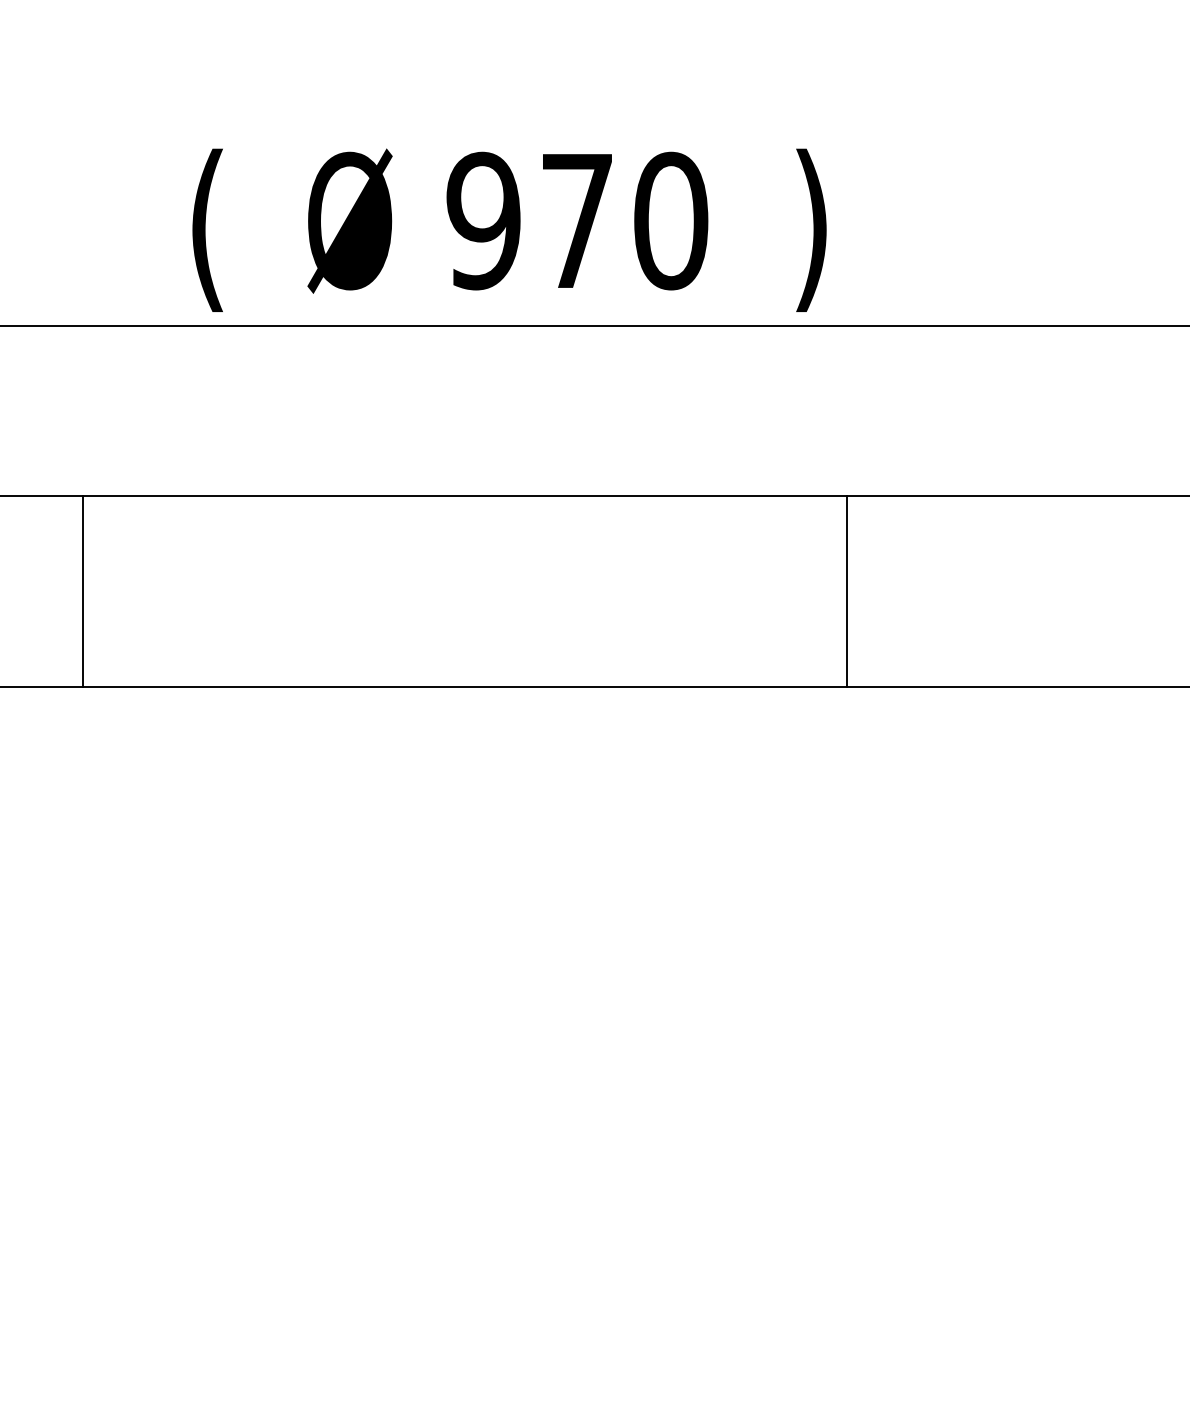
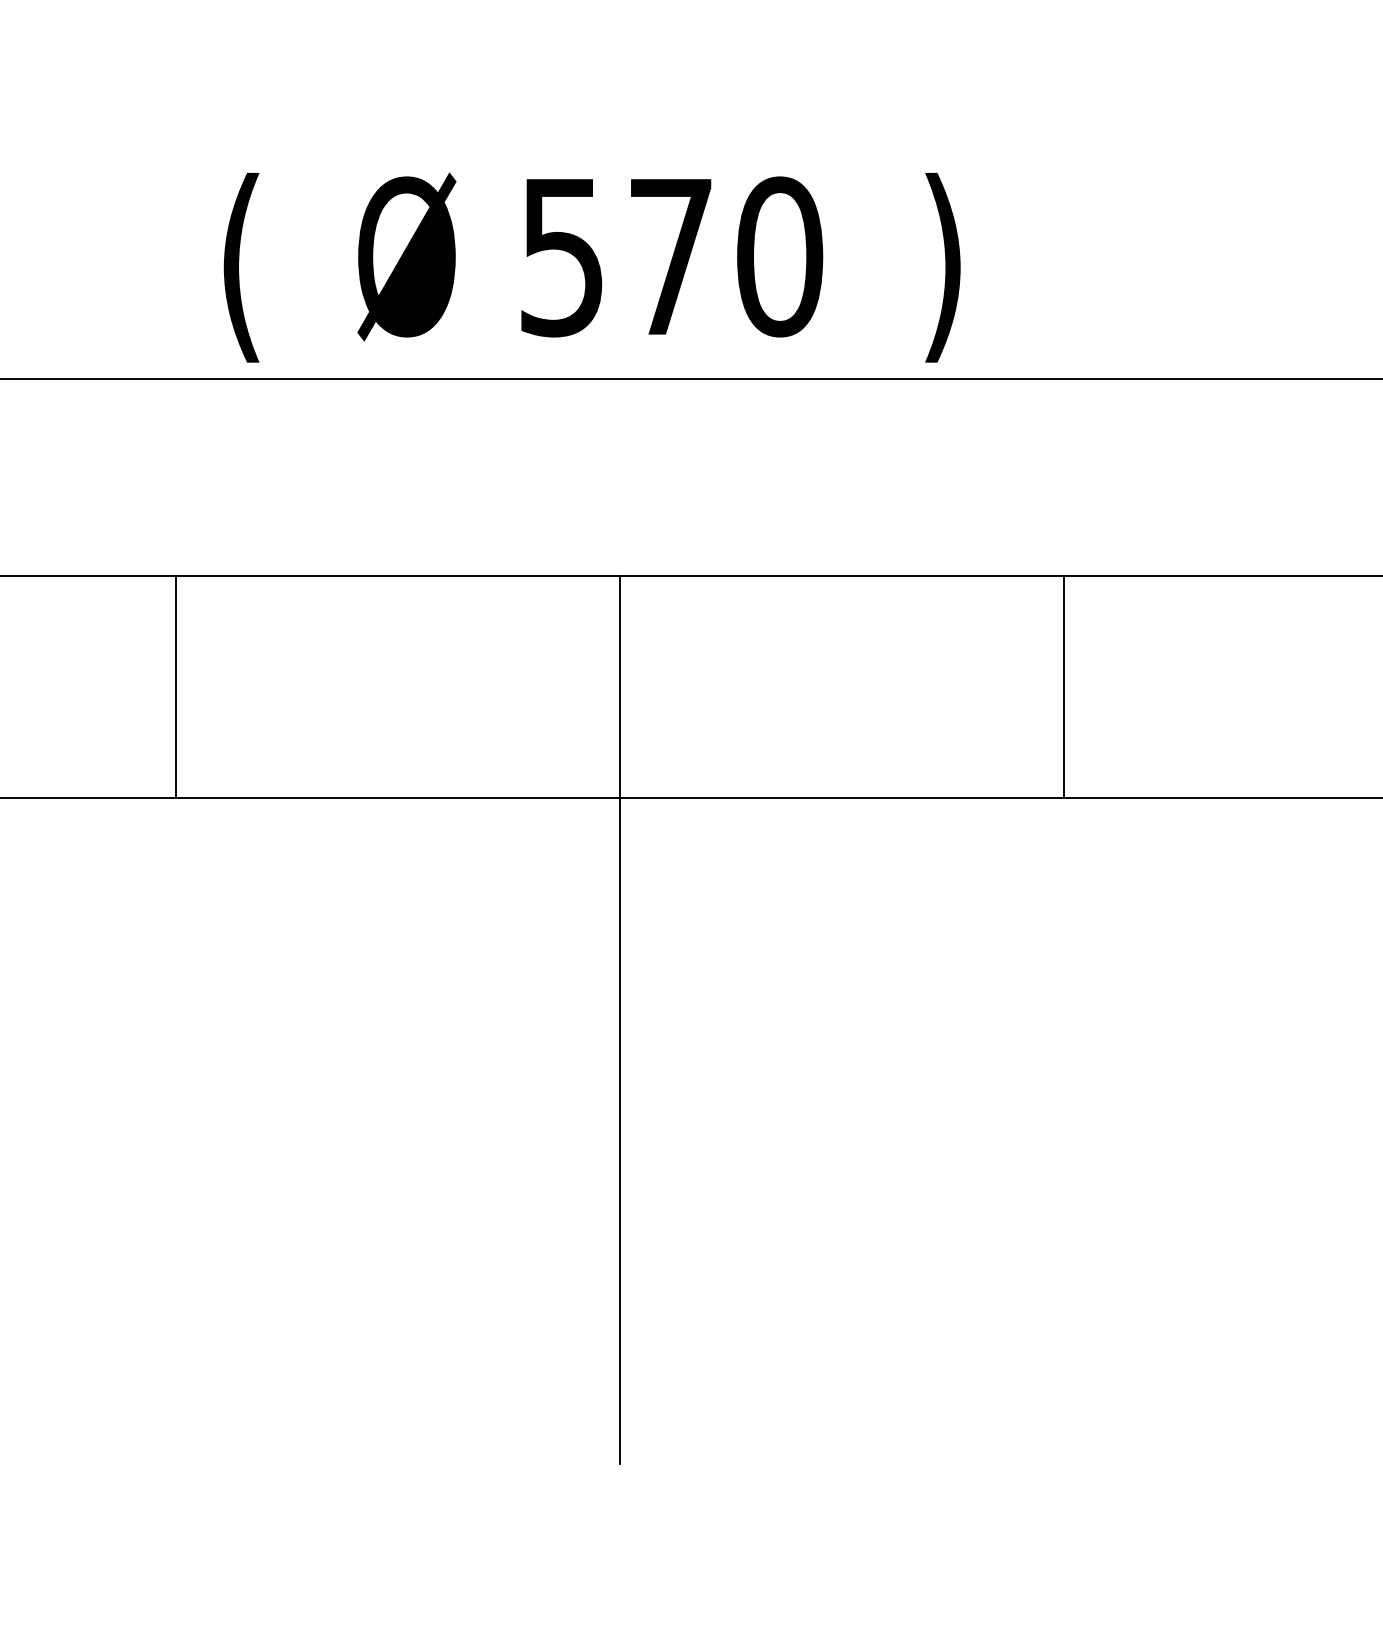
text: (483, 220) -> (561, 256), 970 -> 570
line: (82, 590) -> (176, 686), moved
line: (847, 590) -> (1064, 686), moved
line: (533, 877) -> (620, 1019), added

